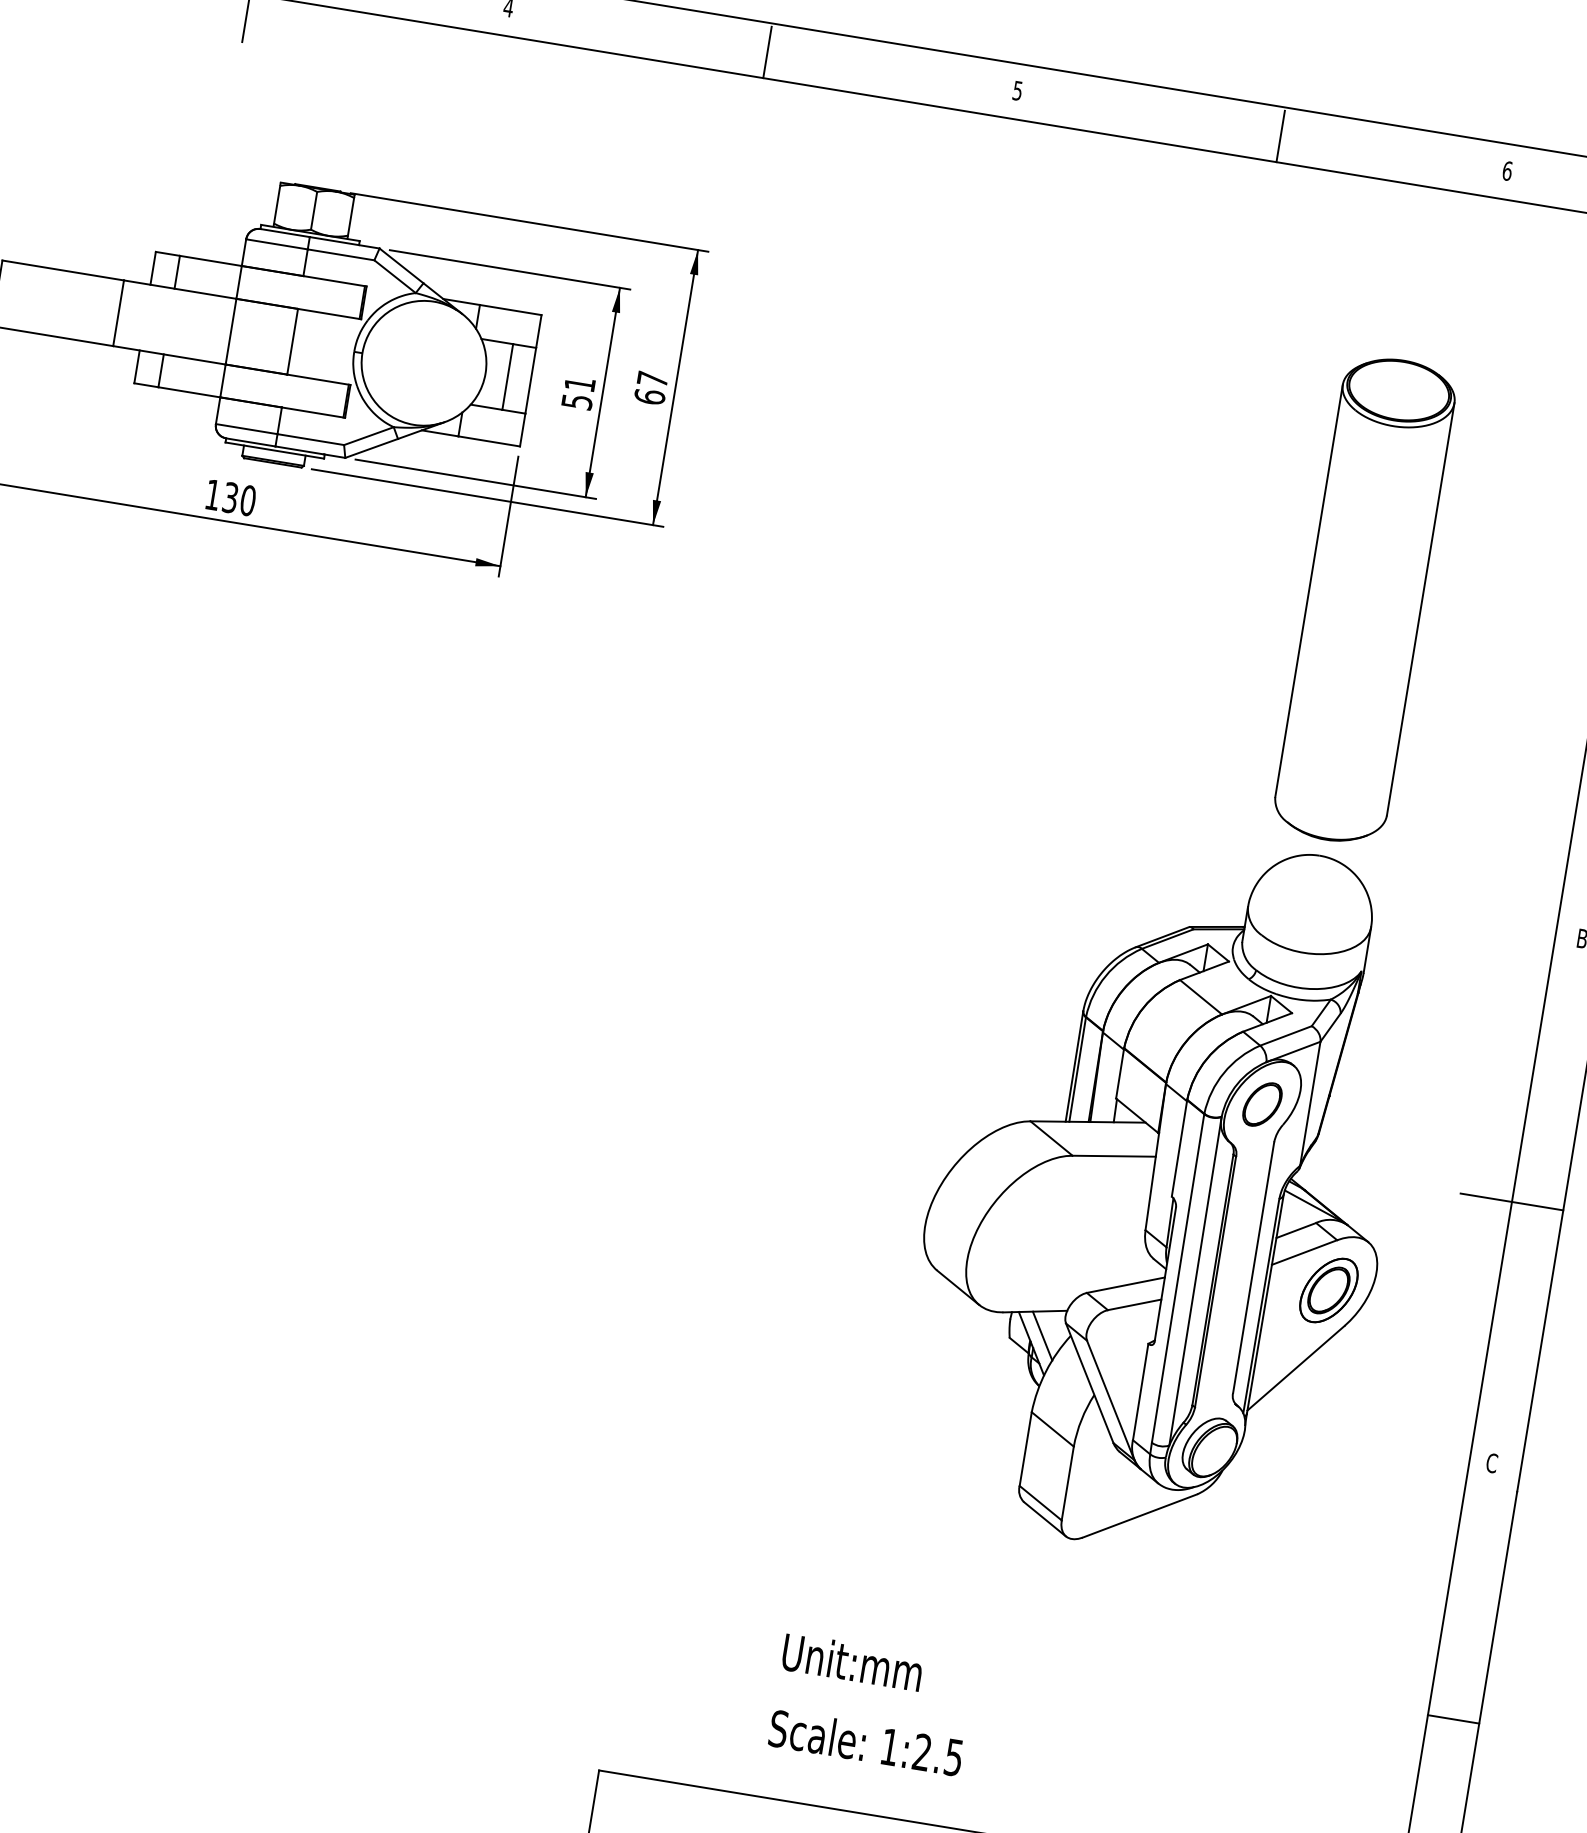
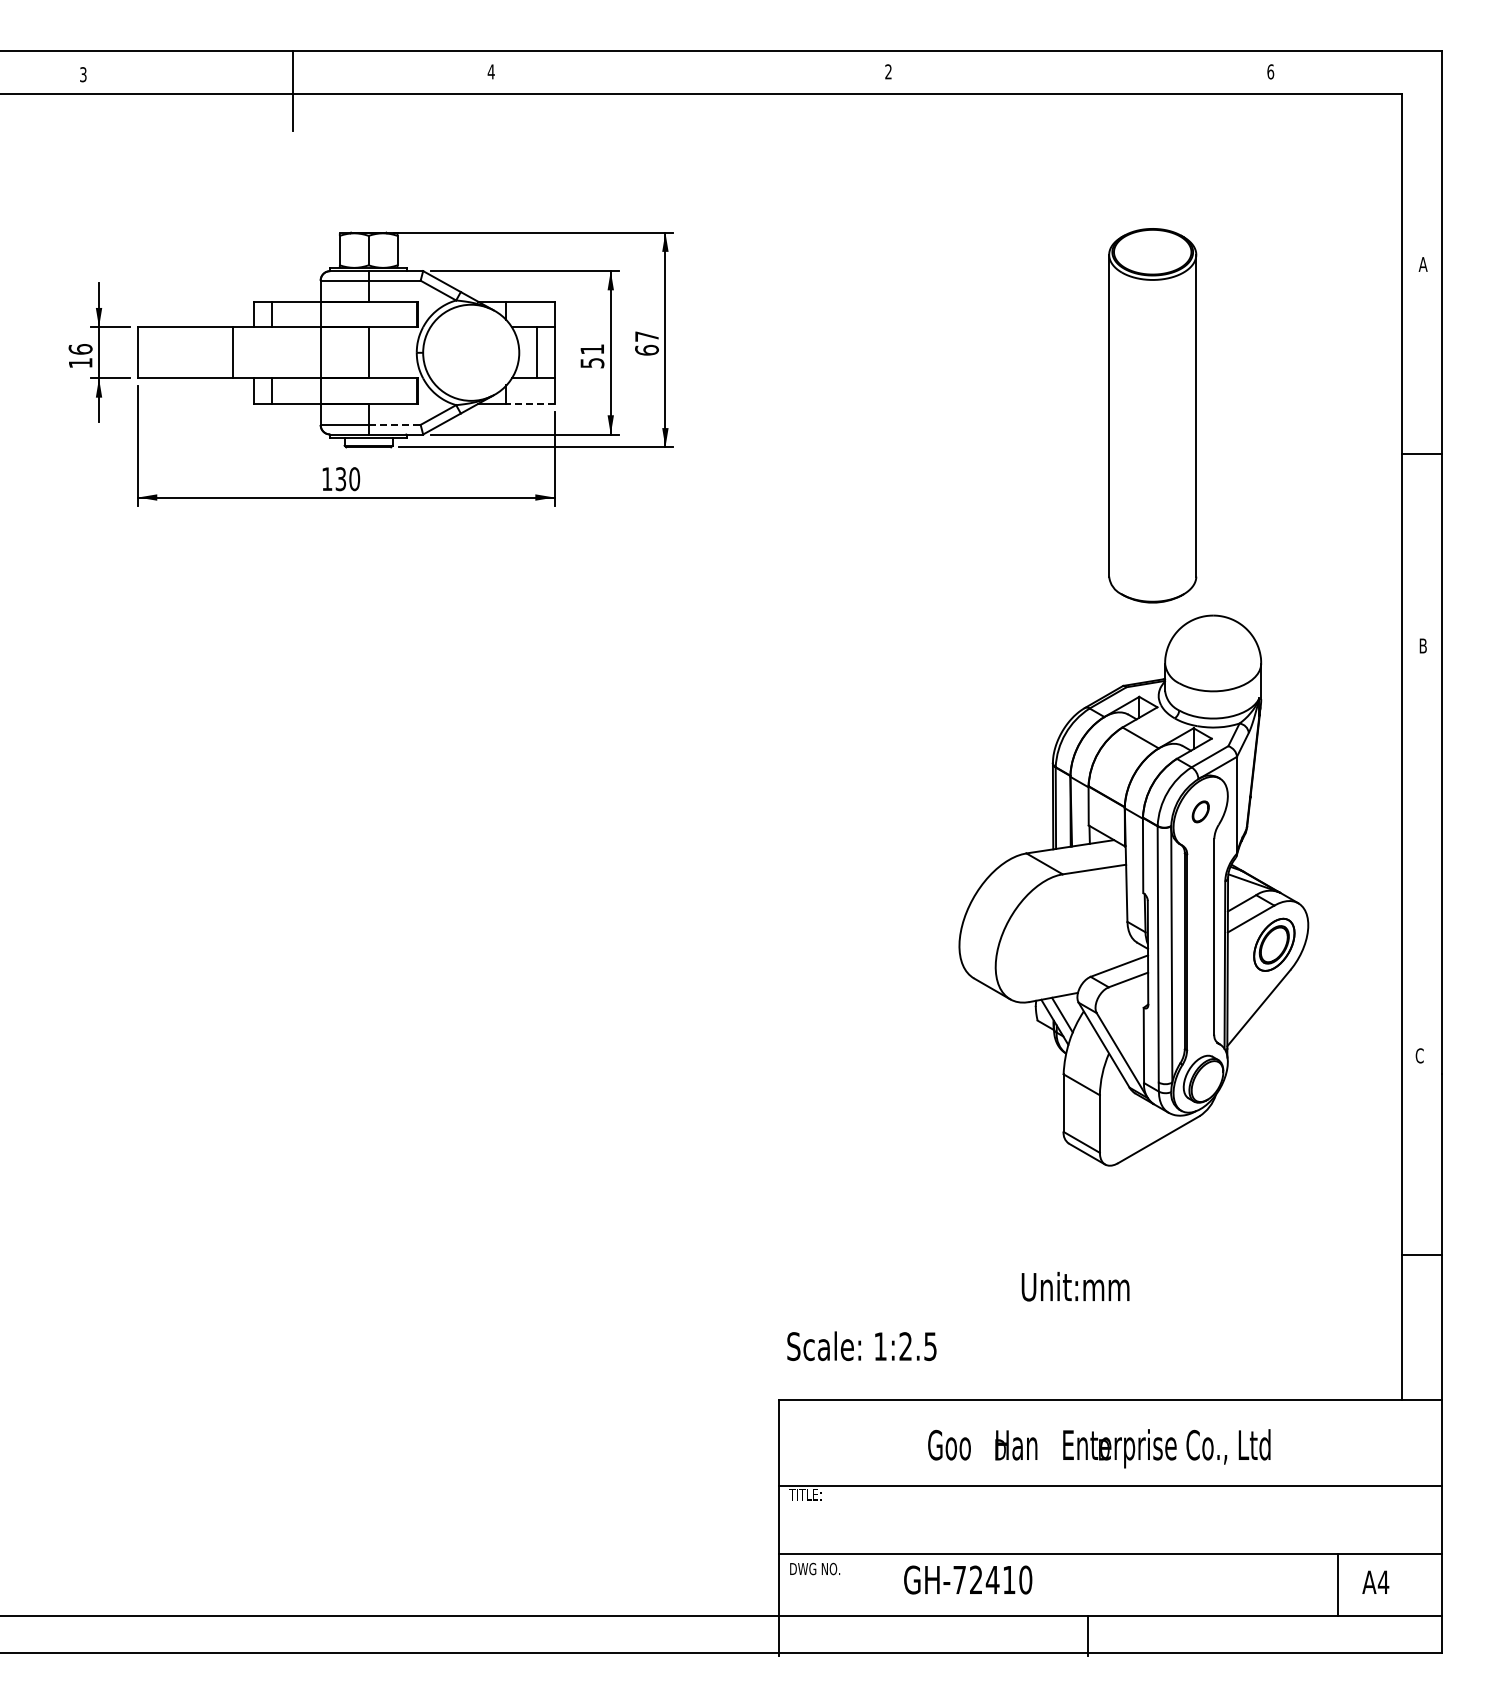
line: (767, 52) -> (693, 73), removed
text: (1017, 90) -> (888, 71), 5 -> 2
line: (1281, 136) -> (1094, 73), removed
line: (310, 439) -> (394, 424), solid -> dashed
line: (489, 441) -> (530, 404), solid -> dashed
part: (1364, 599) -> (1152, 415), moved
part: (1262, 1104) -> (1200, 811), size x0.6
line: (1512, 1201) -> (1402, 854), removed
text: (852, 1661) -> (1075, 1286), moved
text: (865, 1743) -> (861, 1346), moved

